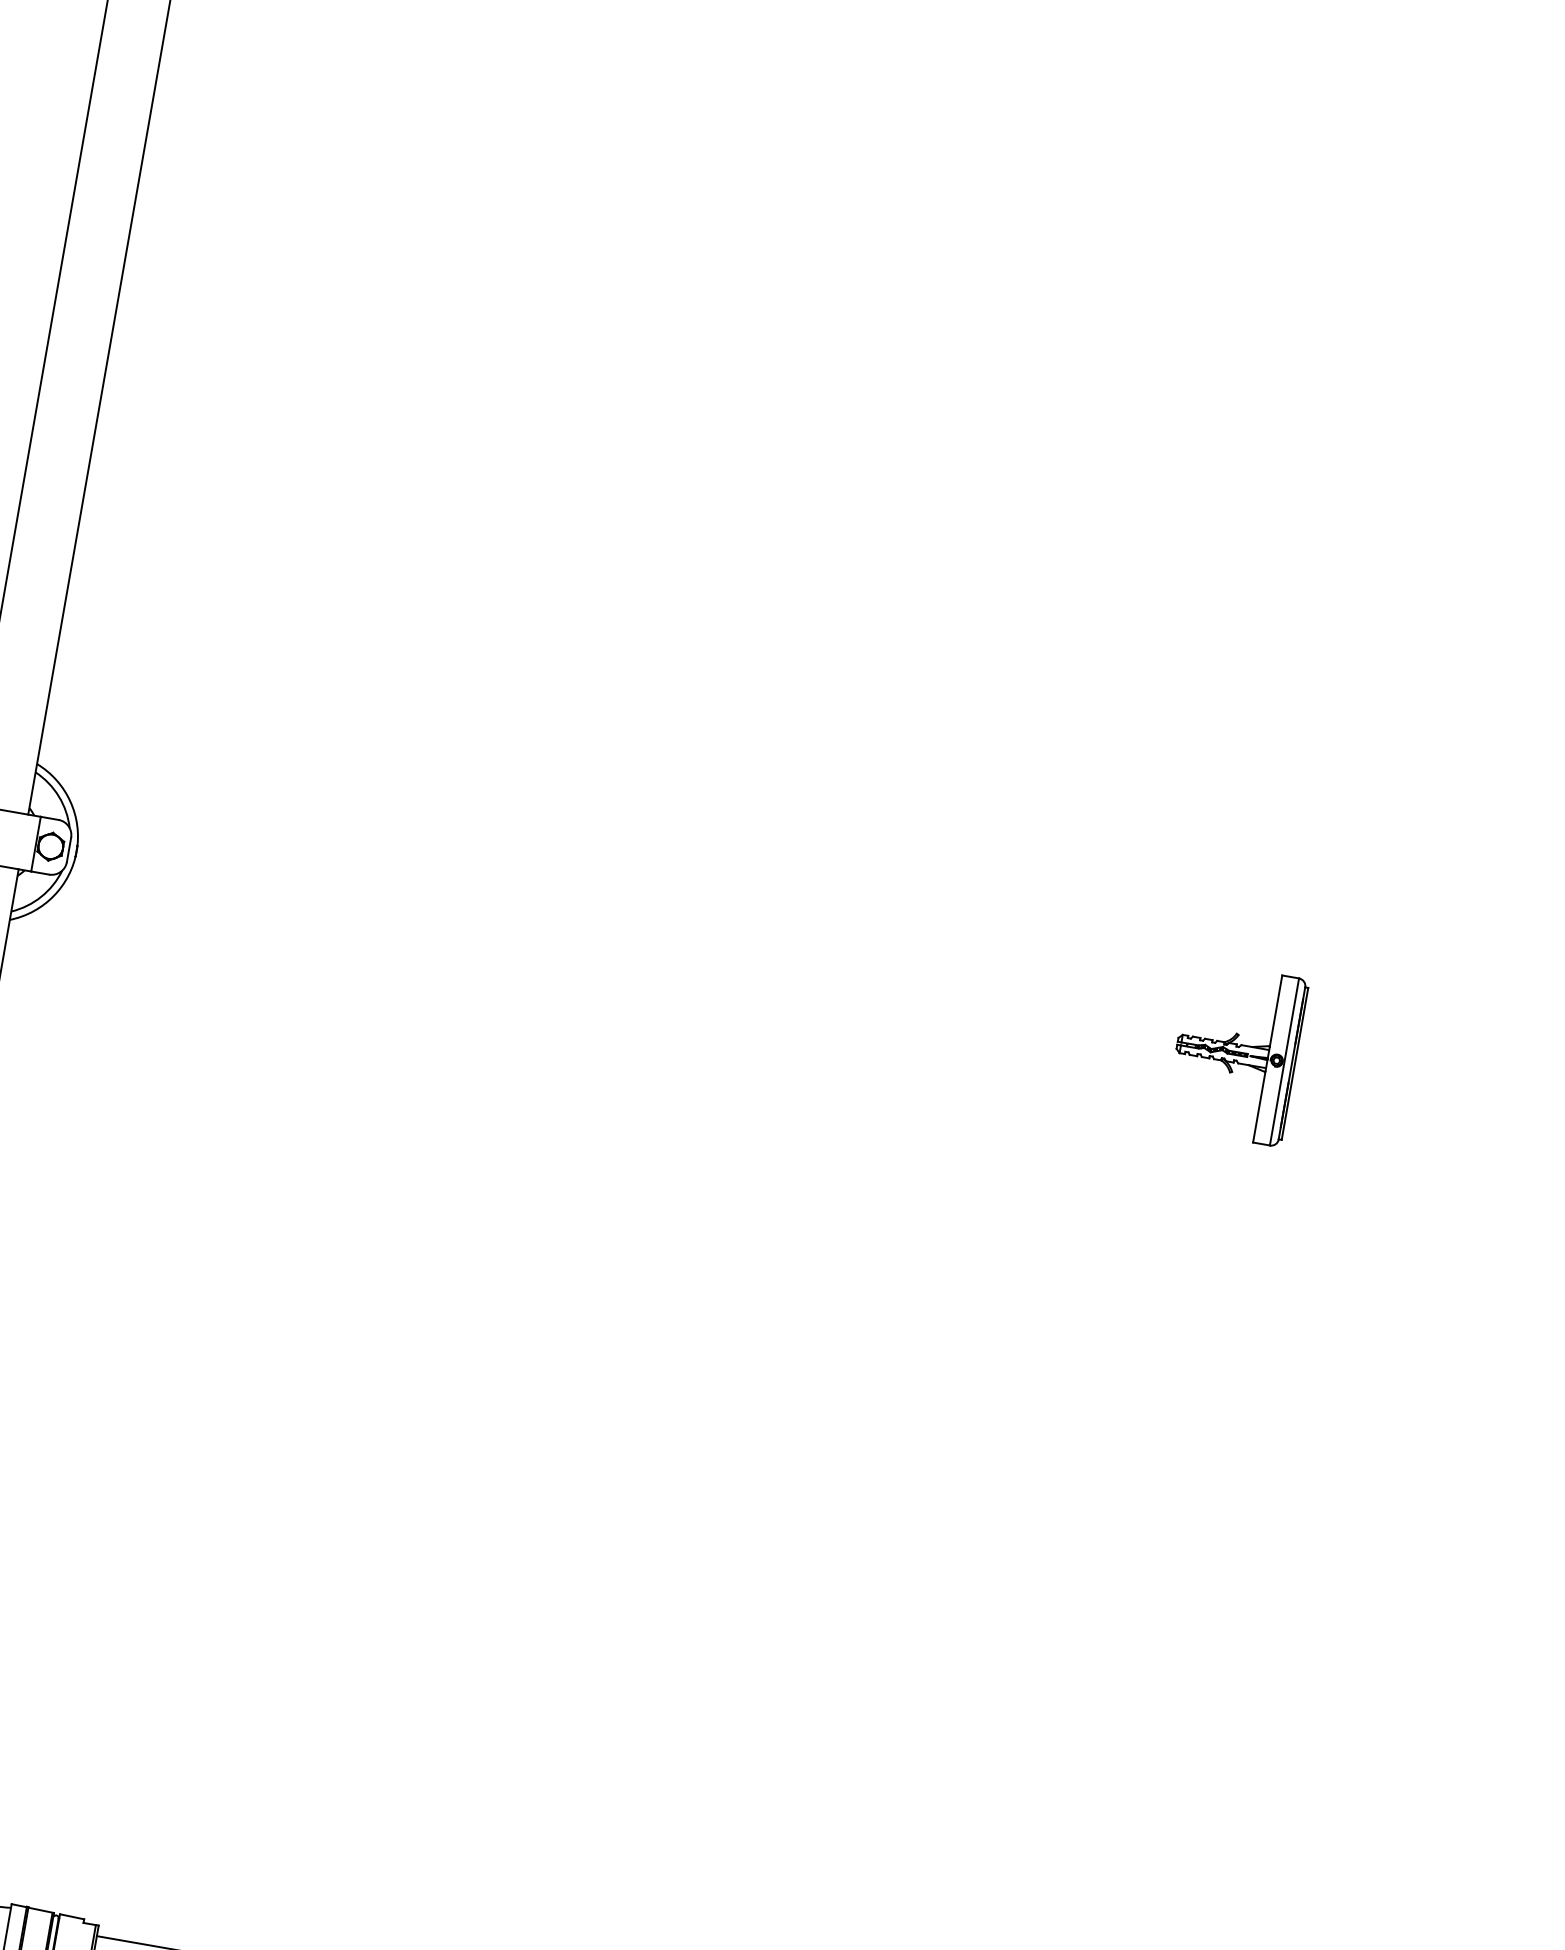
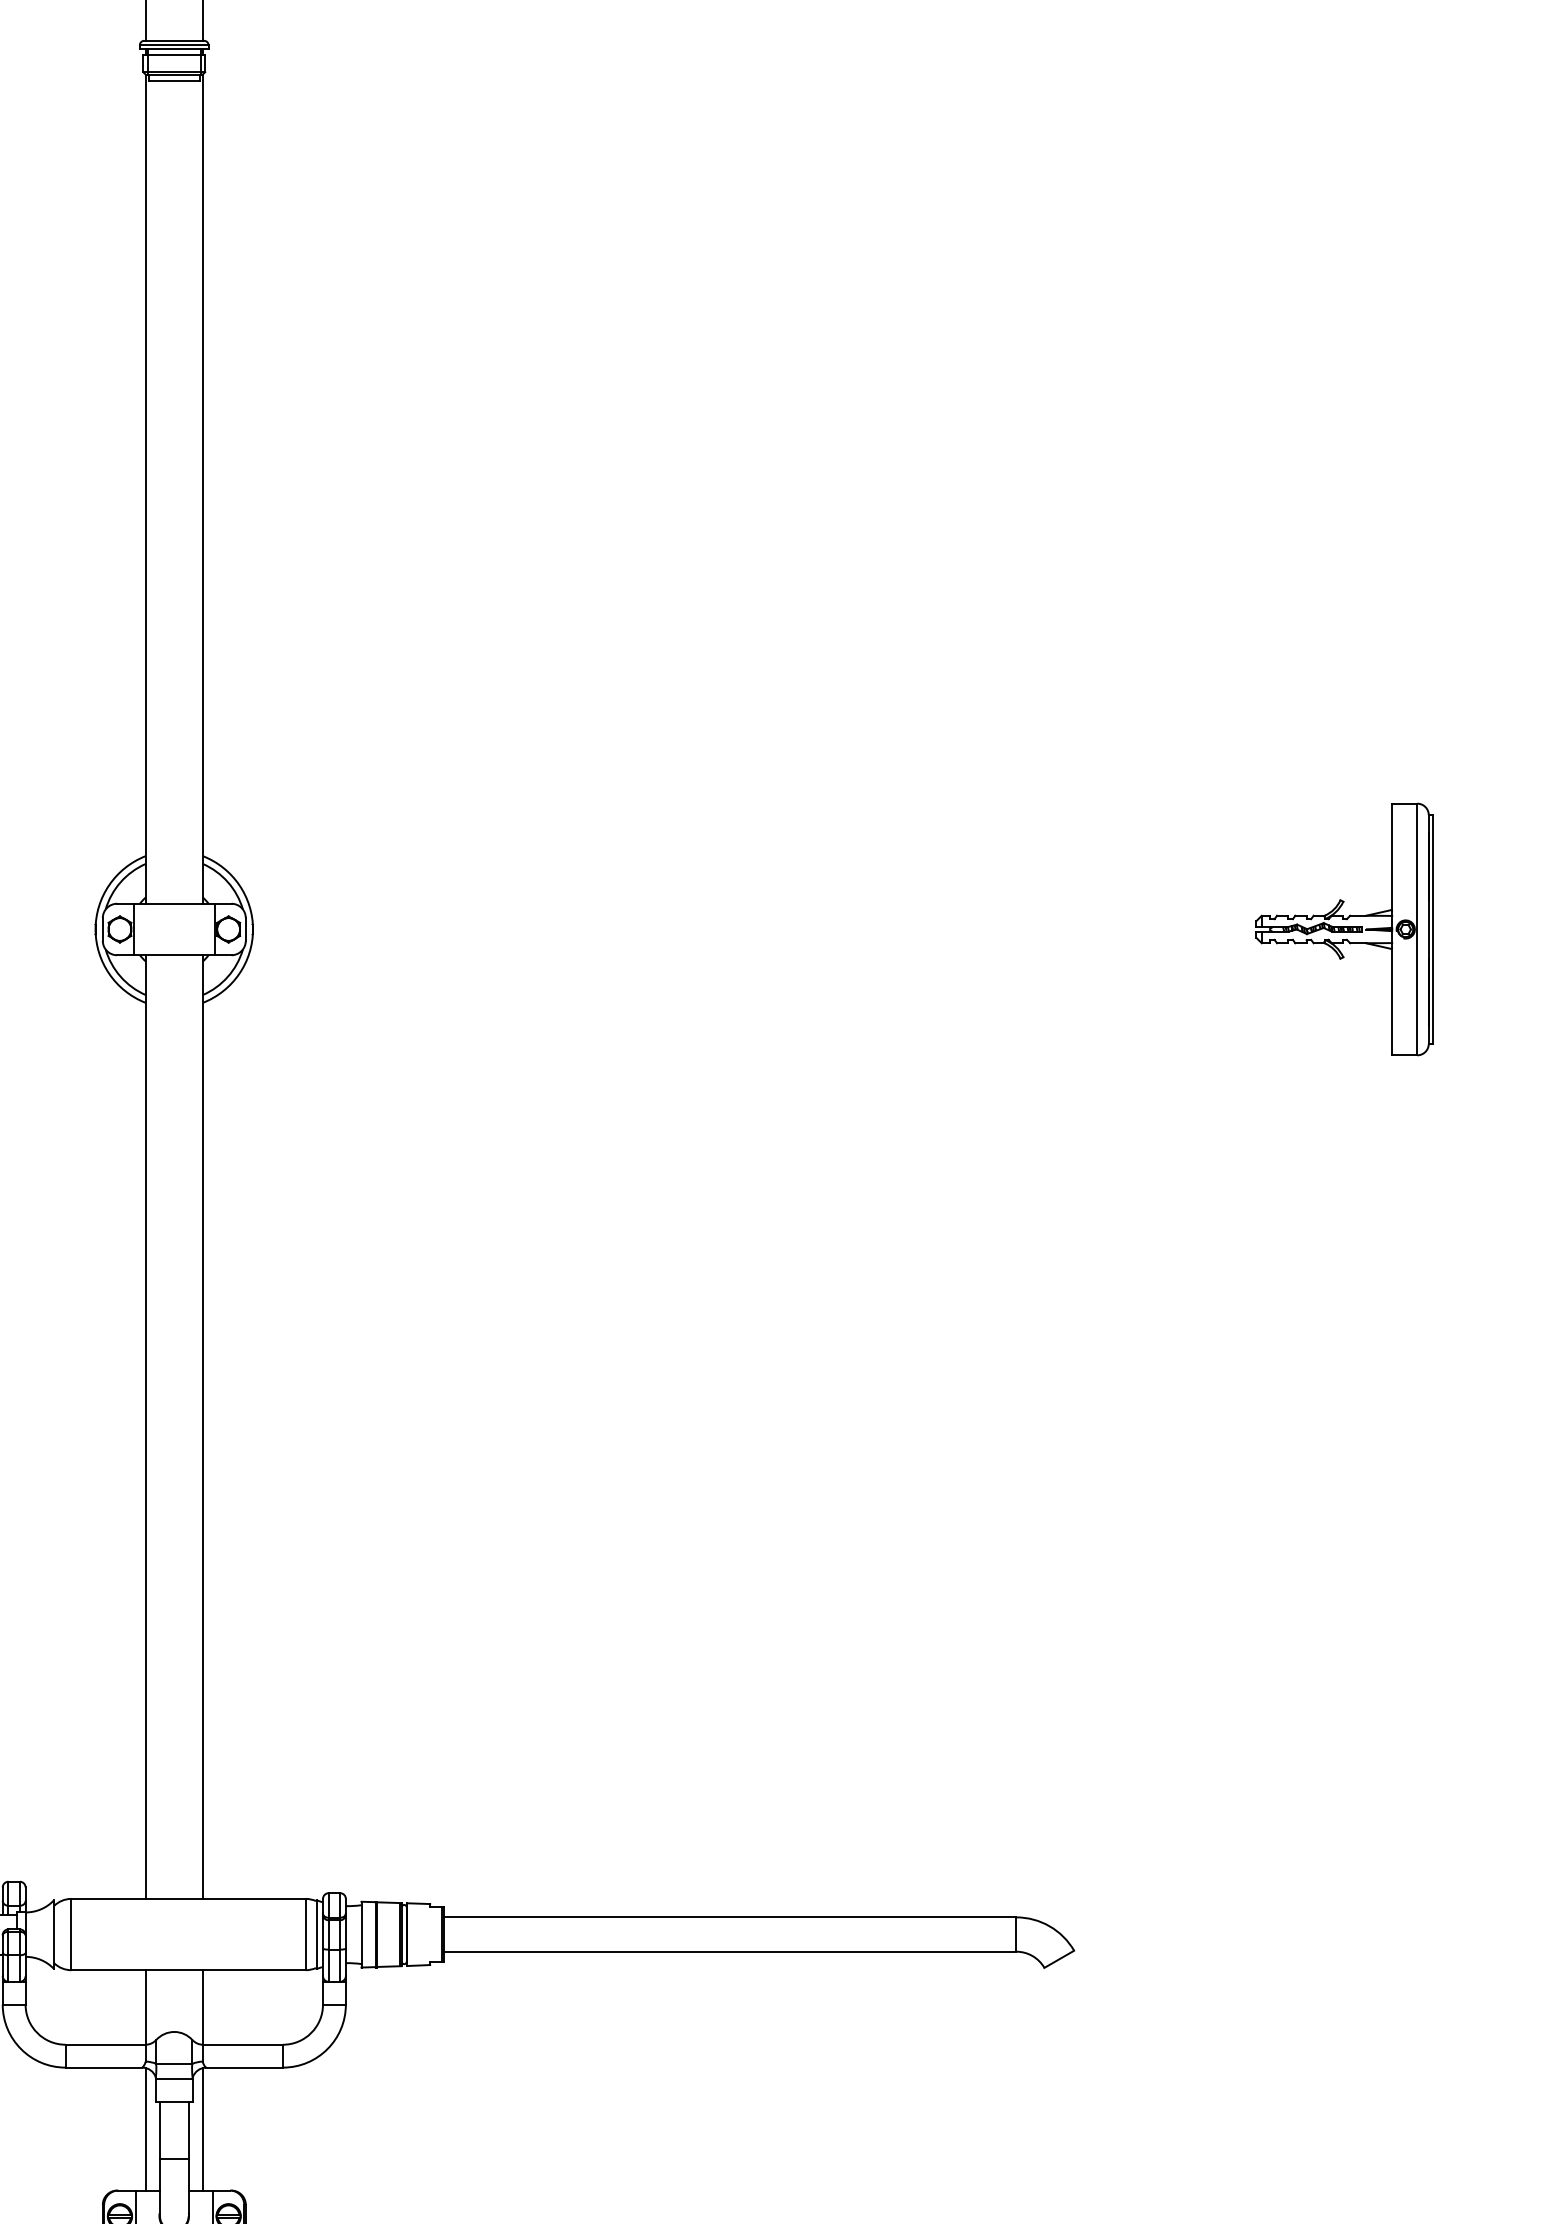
part: (1236, 1053) -> (1344, 929), size x1.6

